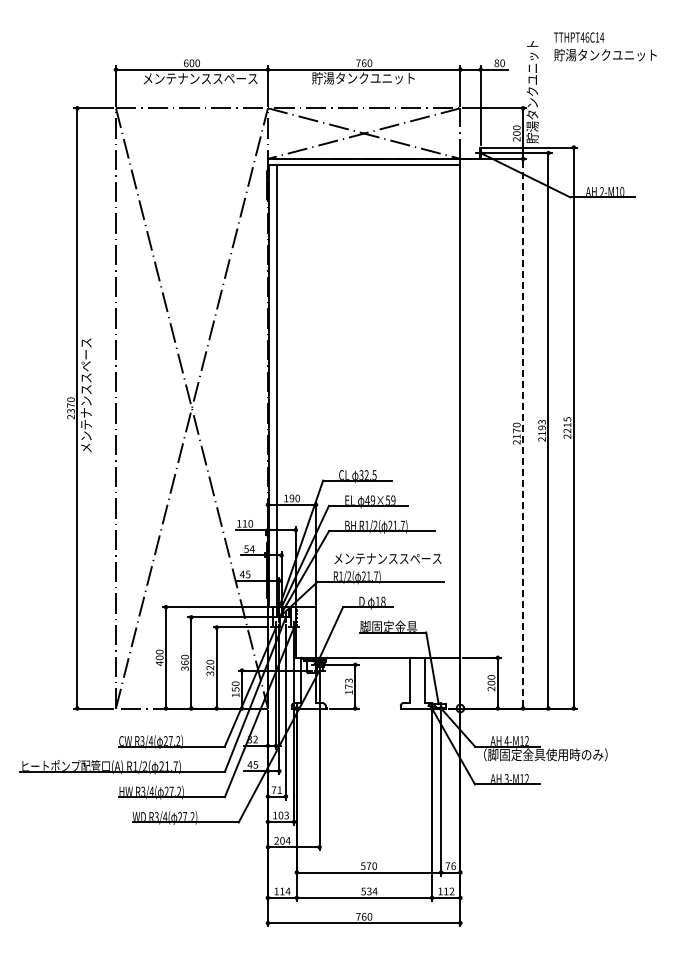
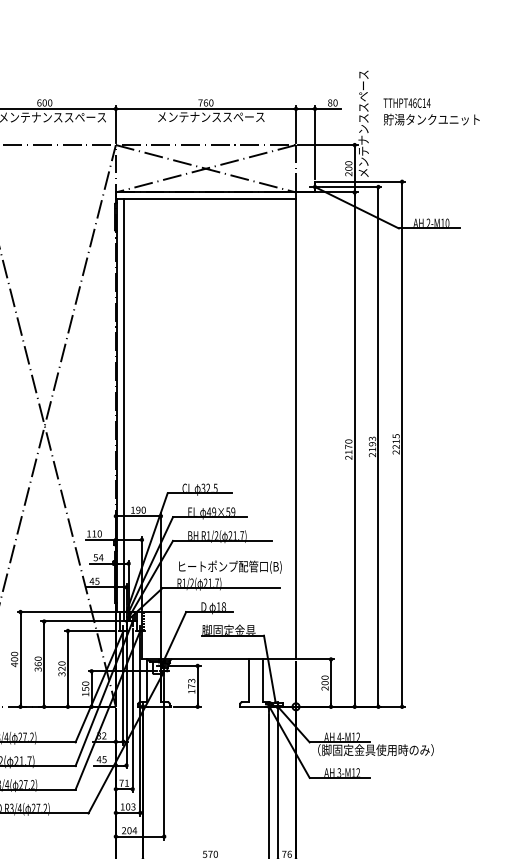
text: (605, 46) -> (431, 111), moved
text: (369, 78) -> (210, 117), 貯湯タンクユニット -> メンテナンススペース
text: (532, 85) -> (363, 123), 貯湯タンクユニット -> メンテナンススペース
line: (523, 434) -> (355, 450), dashed -> solid
text: (389, 559) -> (229, 567), メンテナンススペース -> ヒートポンプ配管口(B)

